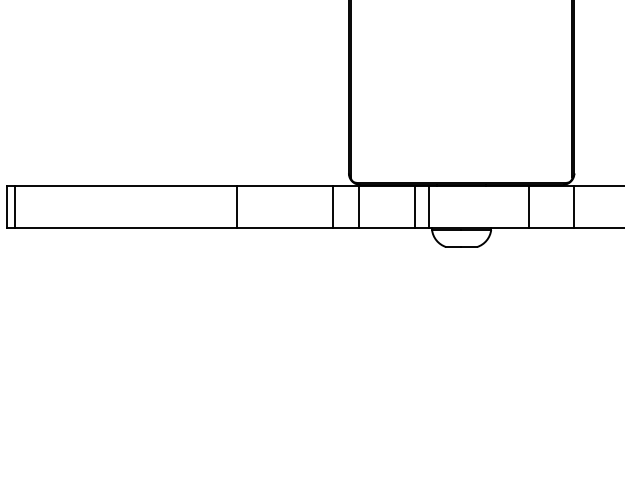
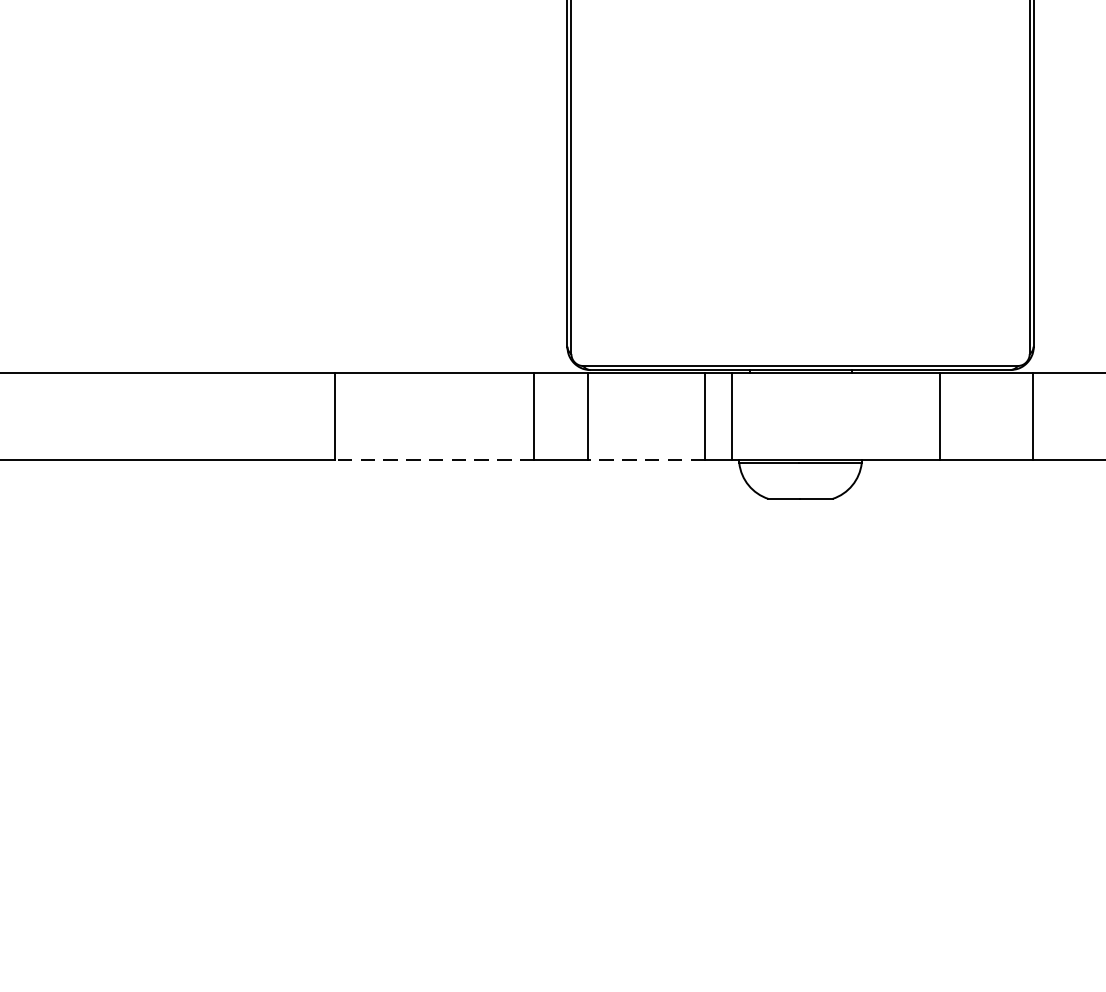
line: (284, 228) -> (434, 460), solid -> dashed
line: (386, 228) -> (645, 460), solid -> dashed

